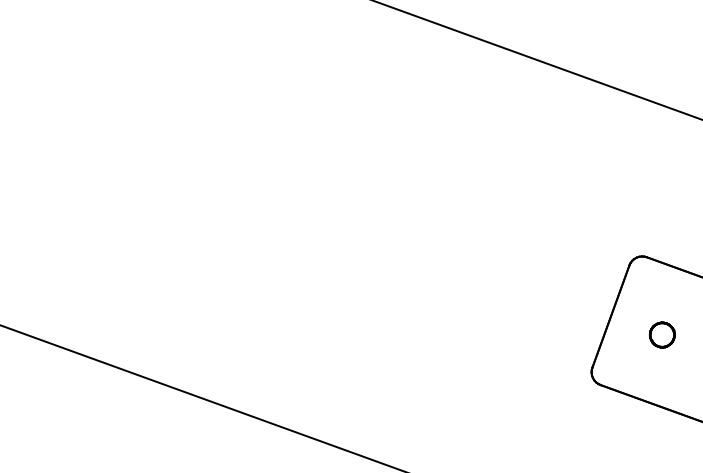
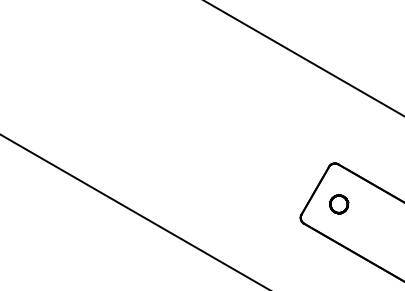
part: (662, 335) -> (339, 204), size x1.43

